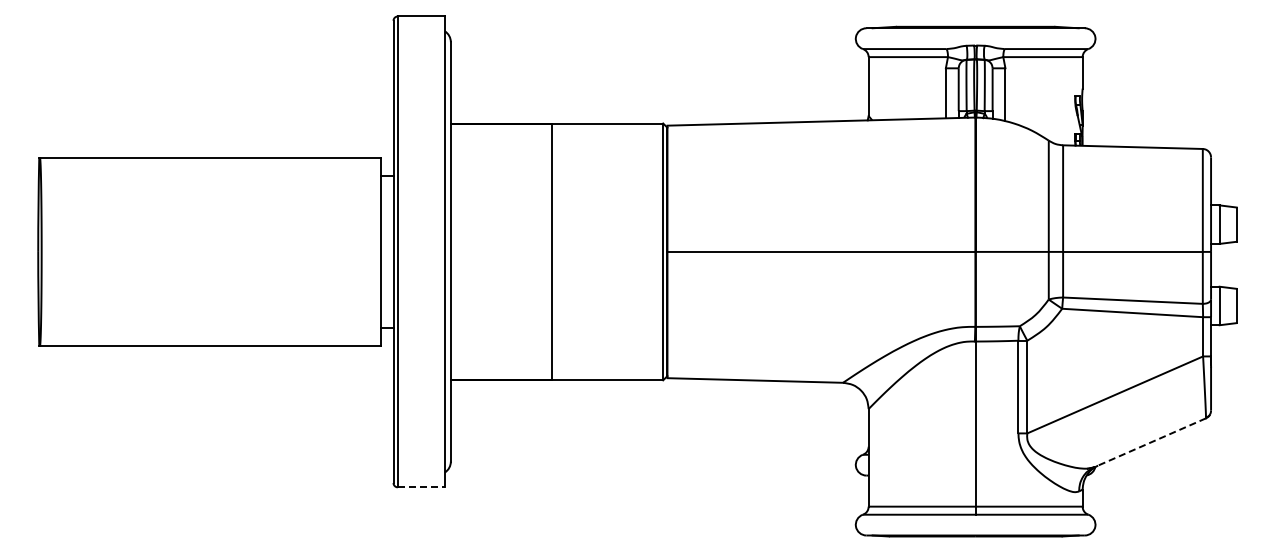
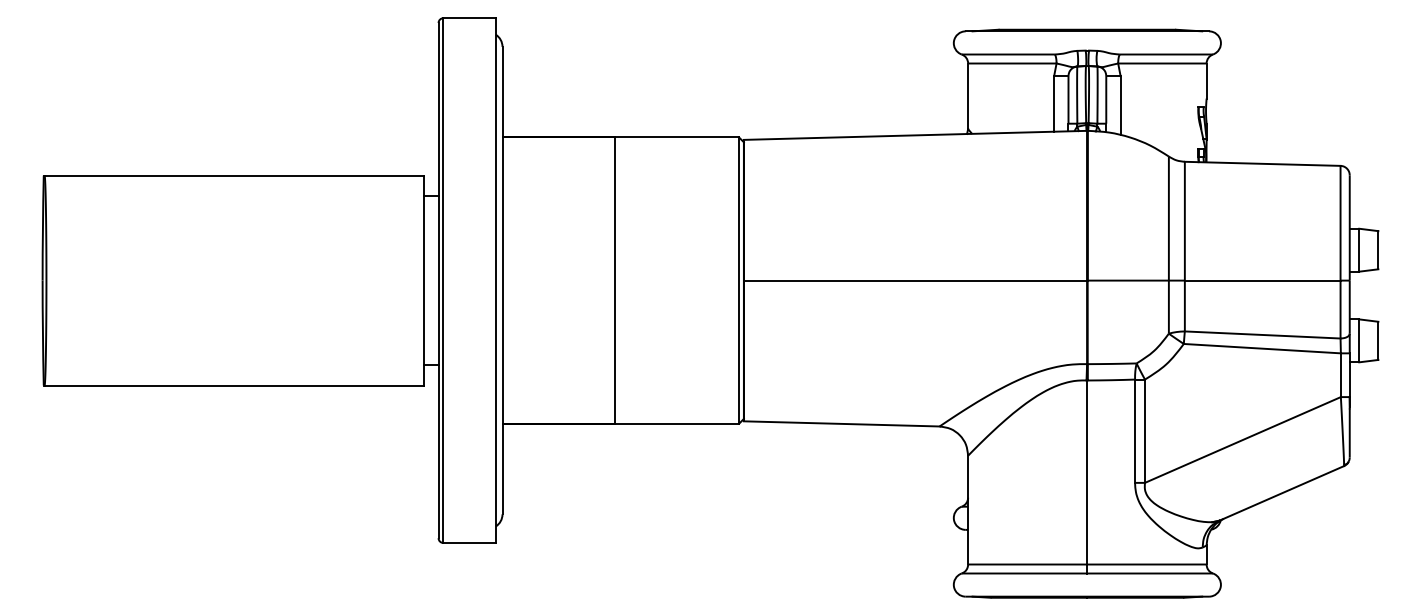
line: (1149, 443) -> (1281, 494), dashed -> solid
line: (421, 487) -> (469, 543), dashed -> solid

